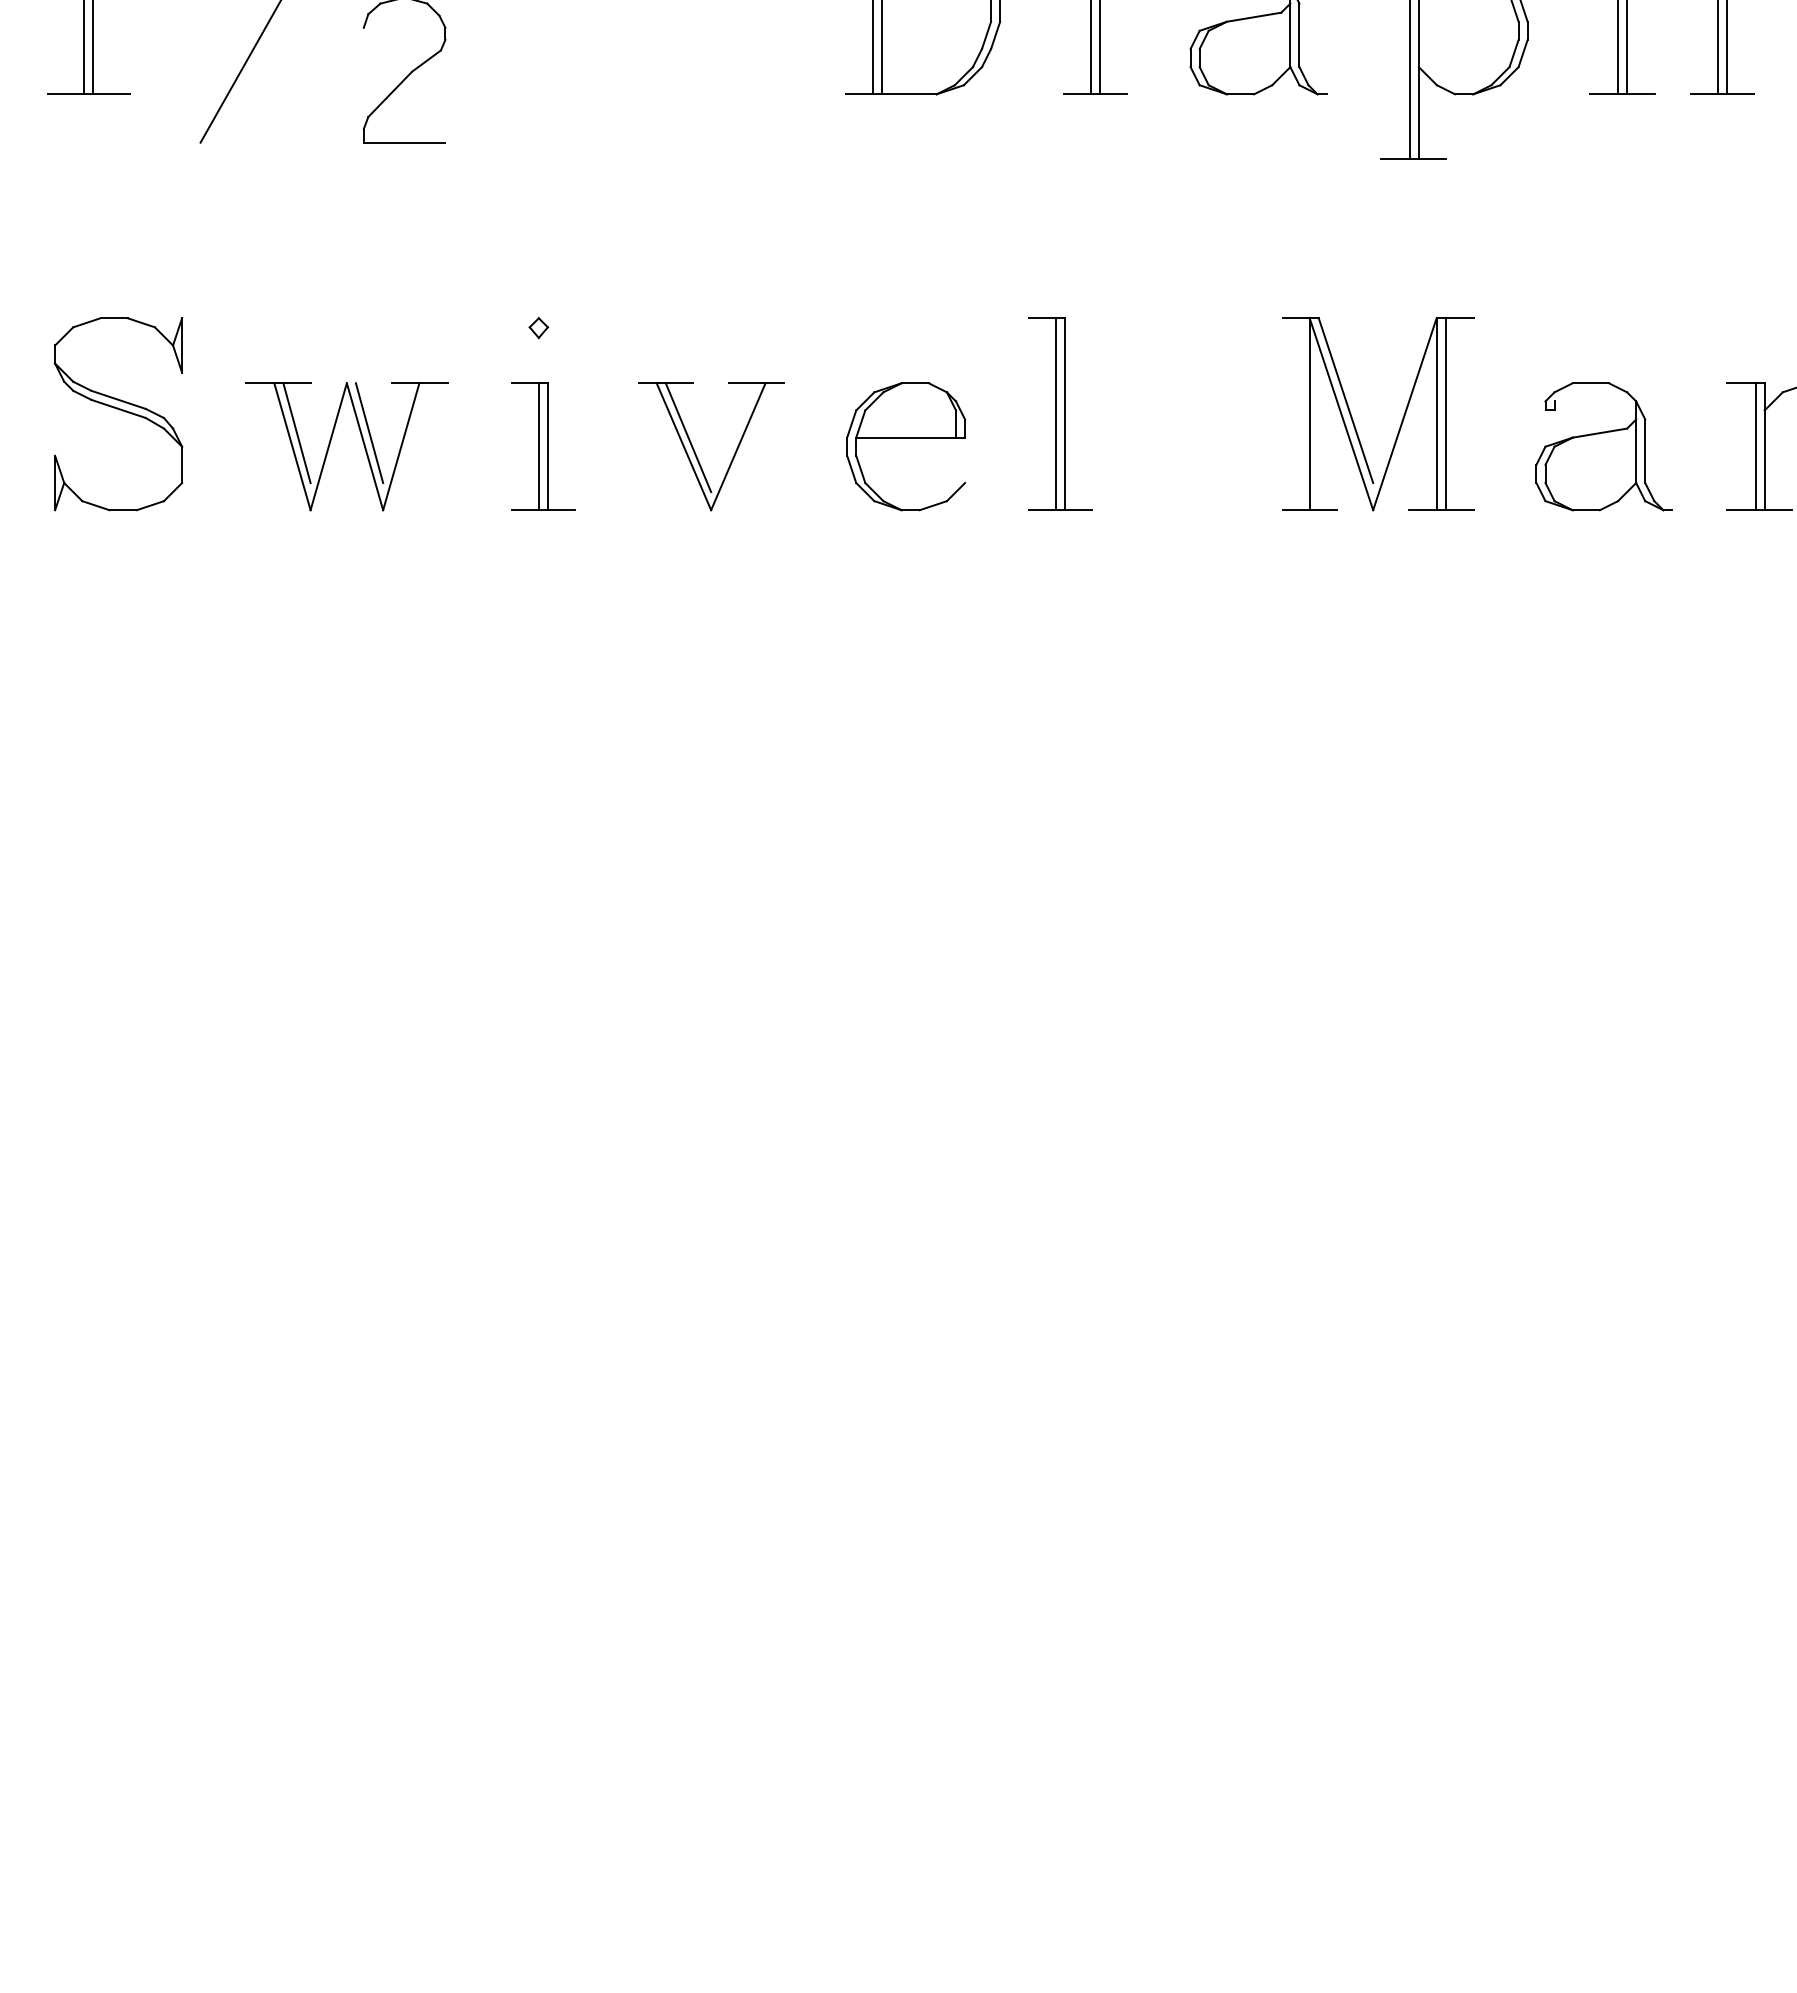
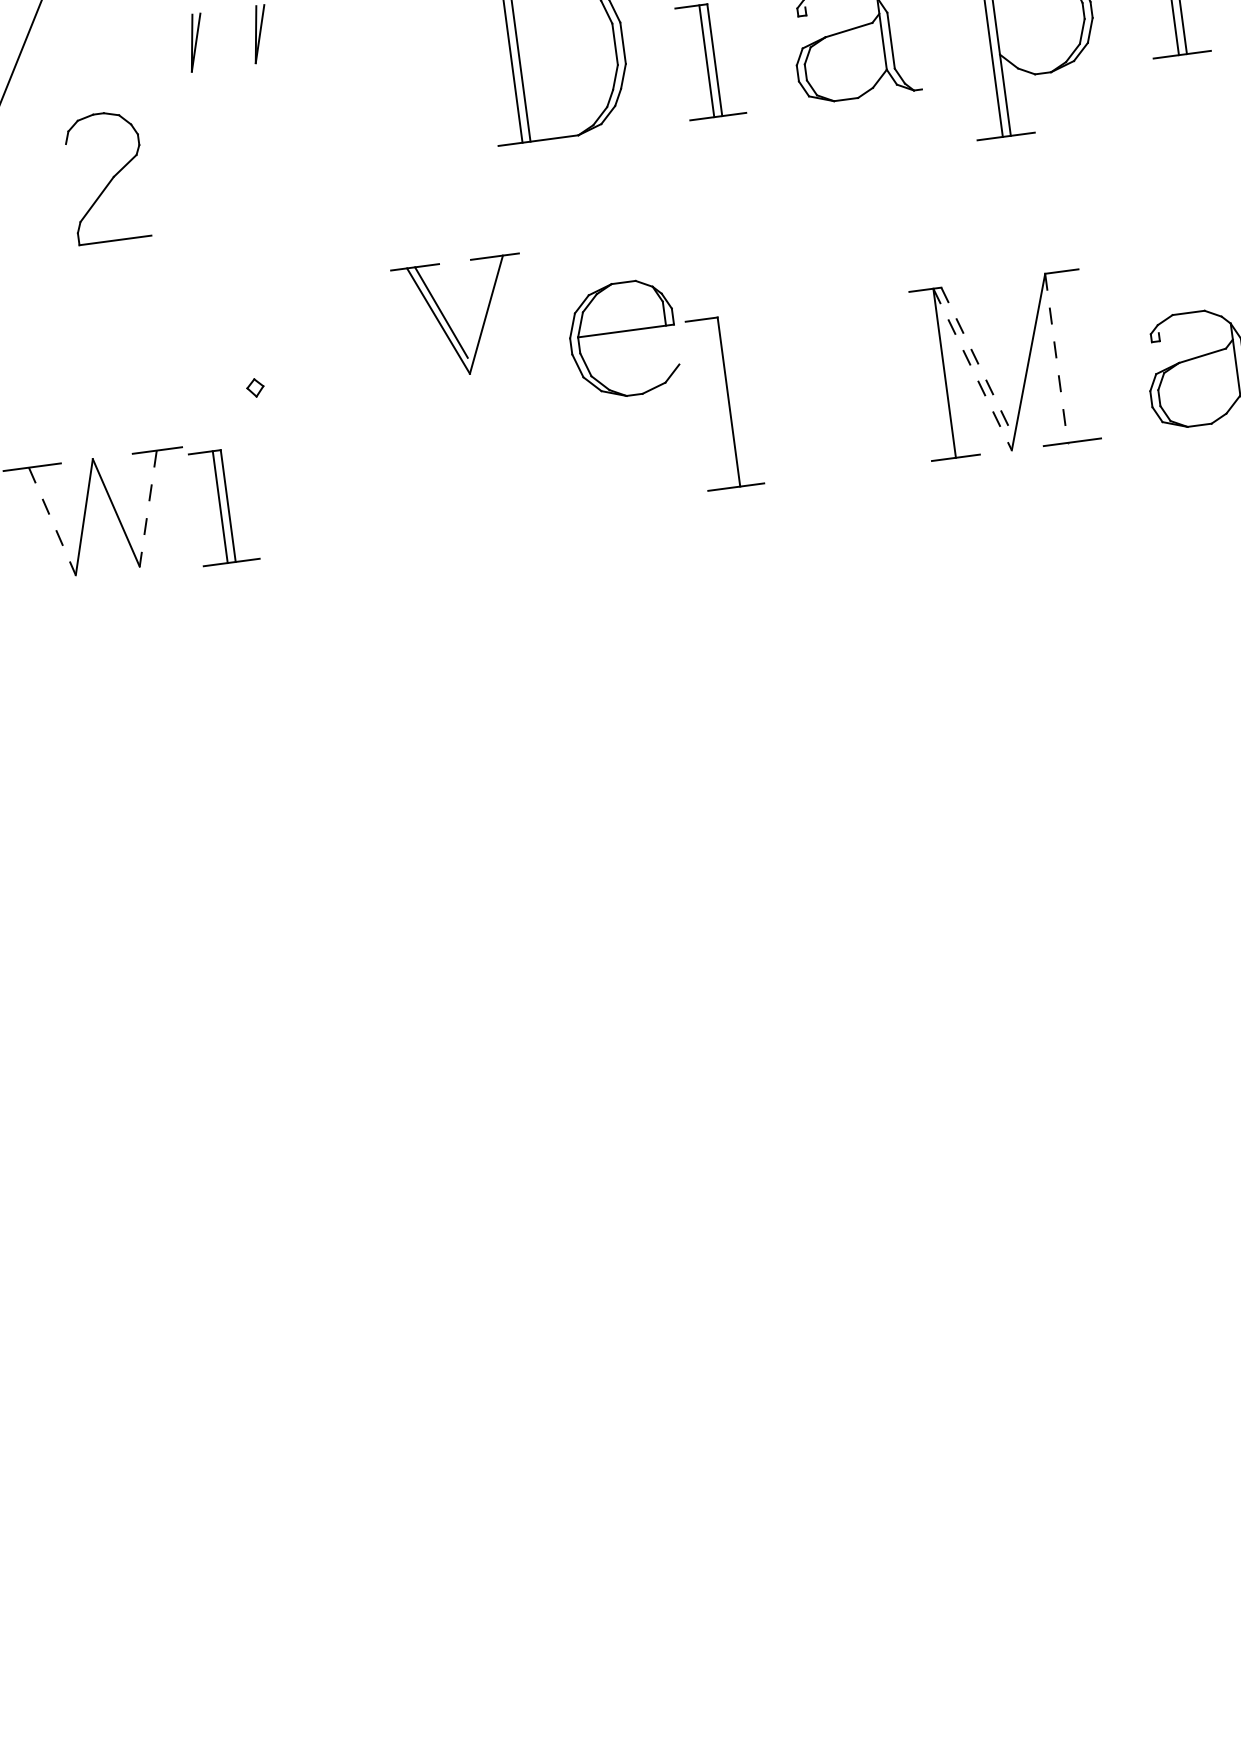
line: (1345, 400) -> (974, 356), solid -> dashed
line: (1055, 414) -> (720, 403), removed
line: (1341, 414) -> (972, 369), solid -> dashed
line: (1436, 414) -> (1056, 358), solid -> dashed
line: (1445, 414) -> (1064, 357), removed
line: (296, 433) -> (54, 509), removed
line: (369, 433) -> (118, 500), removed
part: (906, 438) -> (622, 332), moved
part: (543, 446) -> (224, 506), moved
line: (292, 447) -> (52, 522), solid -> dashed
line: (401, 447) -> (148, 509), solid -> dashed
part: (696, 453) -> (450, 325), moved

